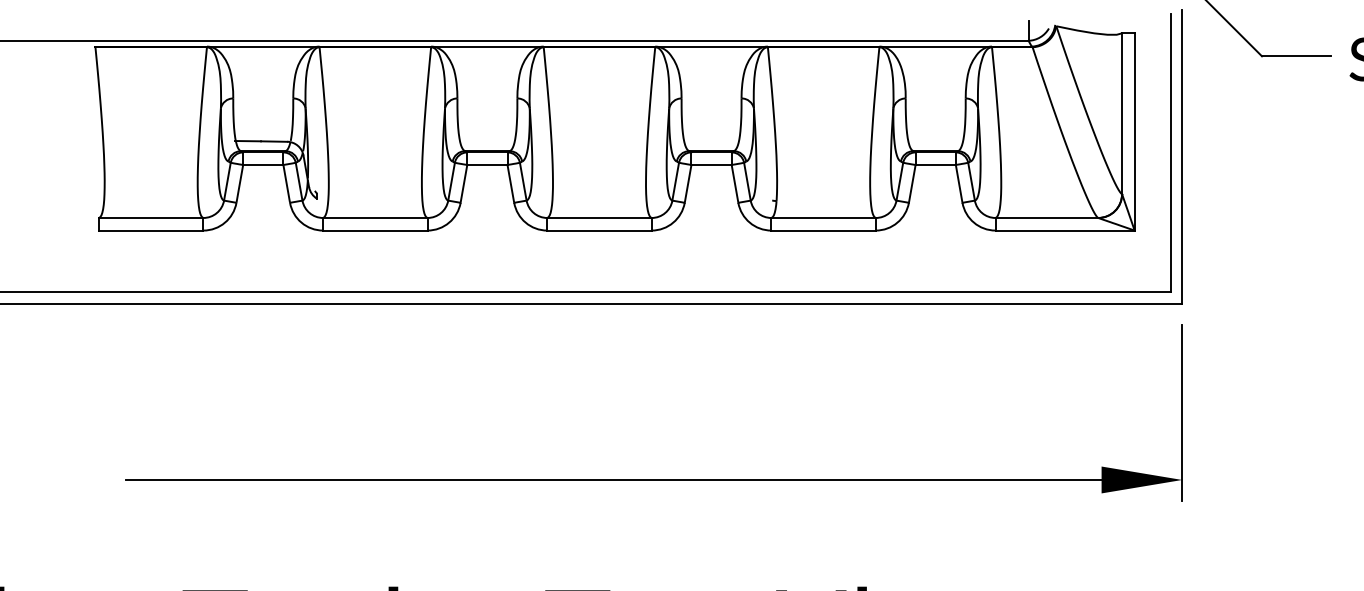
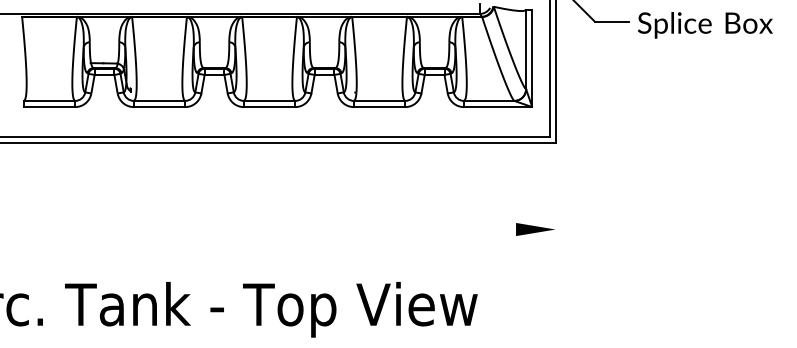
line: (1181, 412) -> (555, 196), removed
line: (613, 479) -> (276, 229), removed

